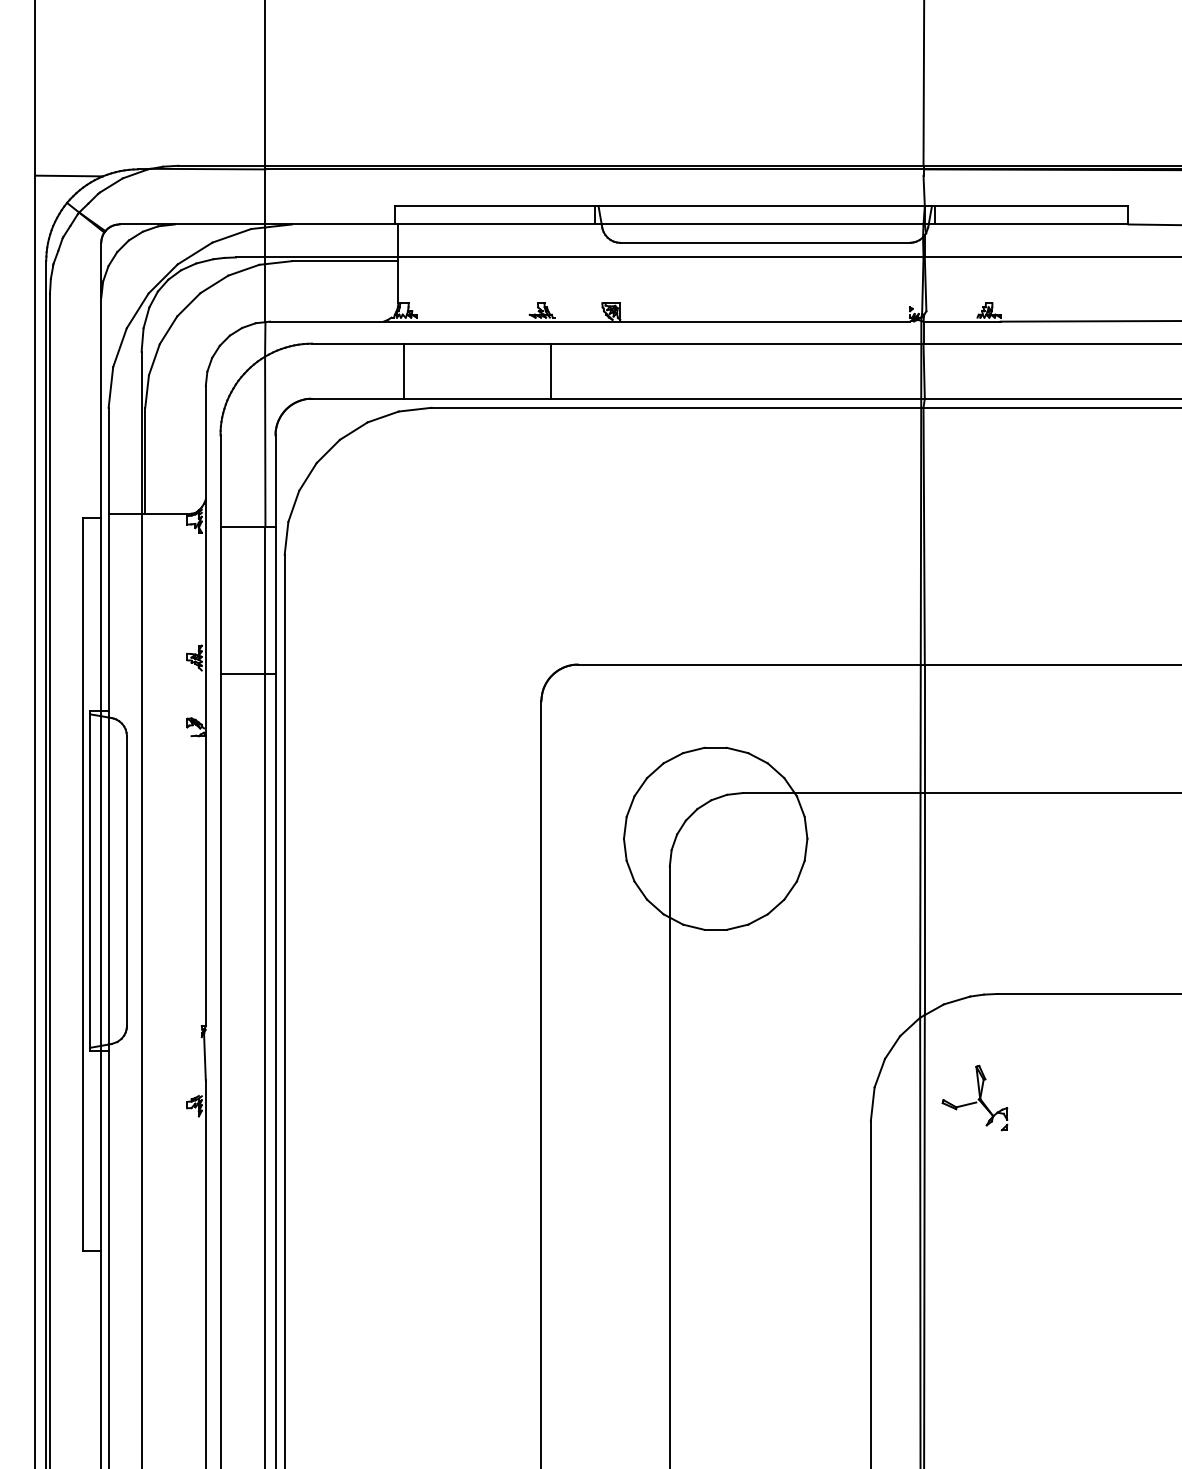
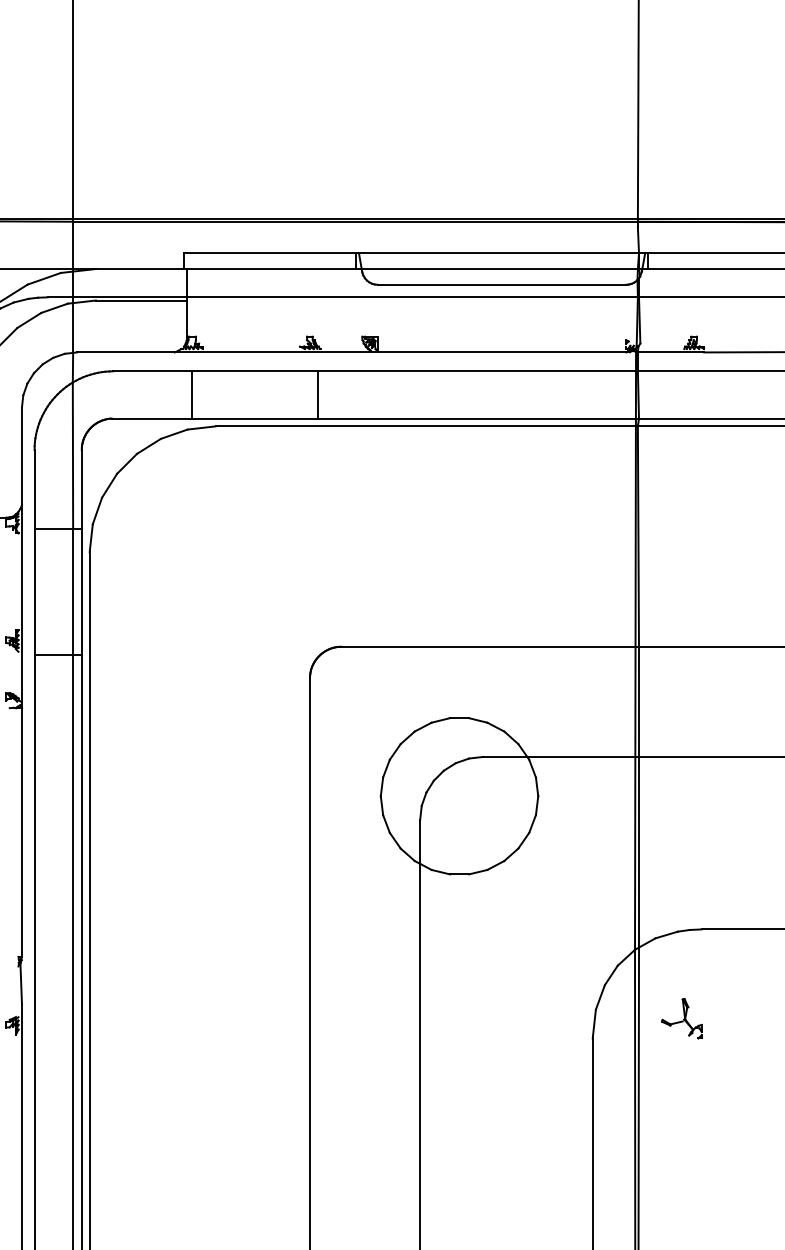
part: (974, 1097) -> (681, 1018), size x0.71

